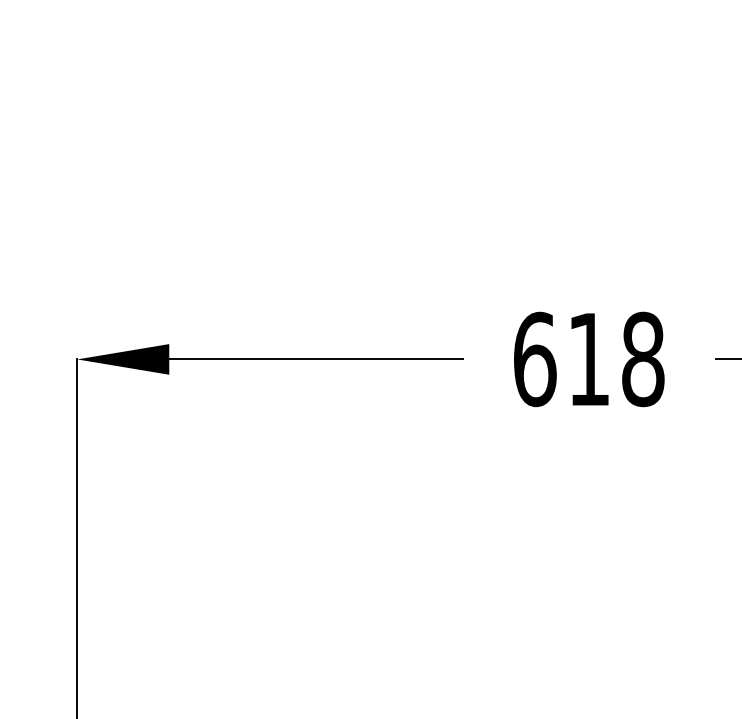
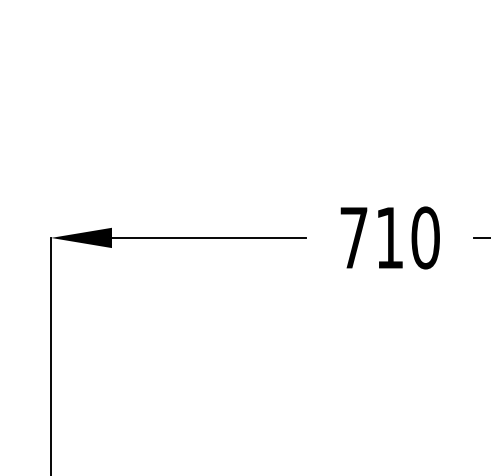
text: (588, 358) -> (389, 237), 618 -> 710

